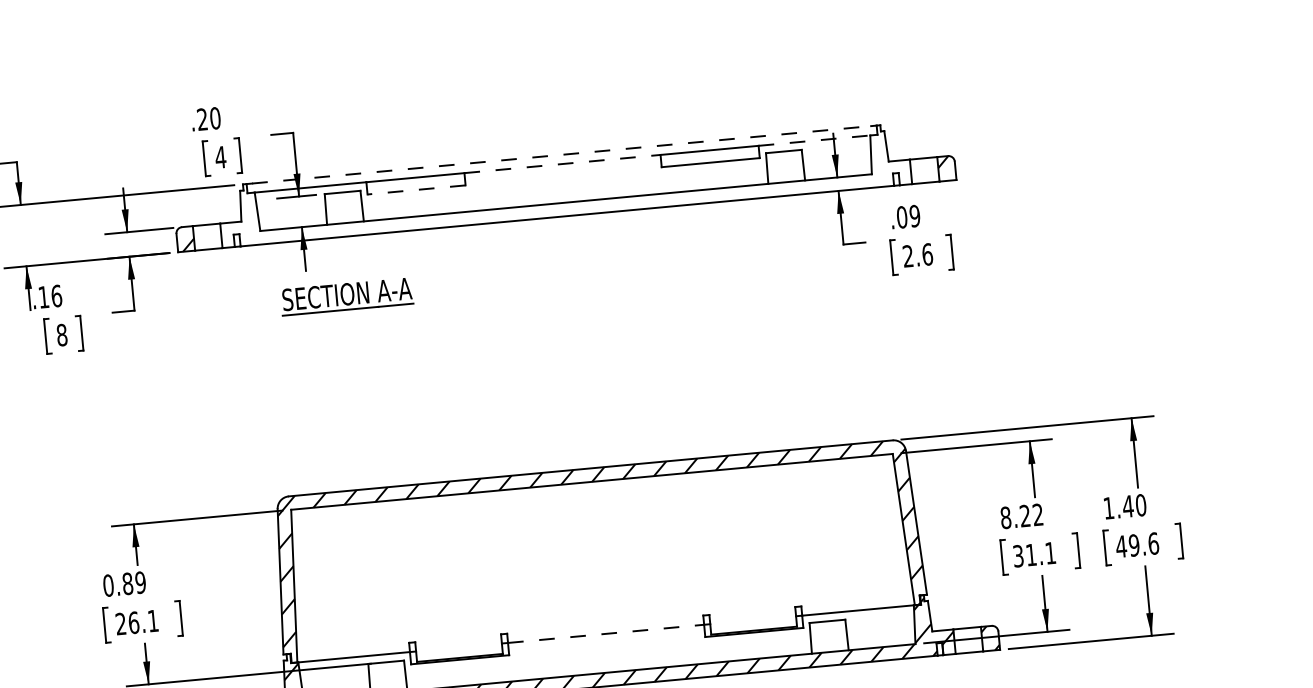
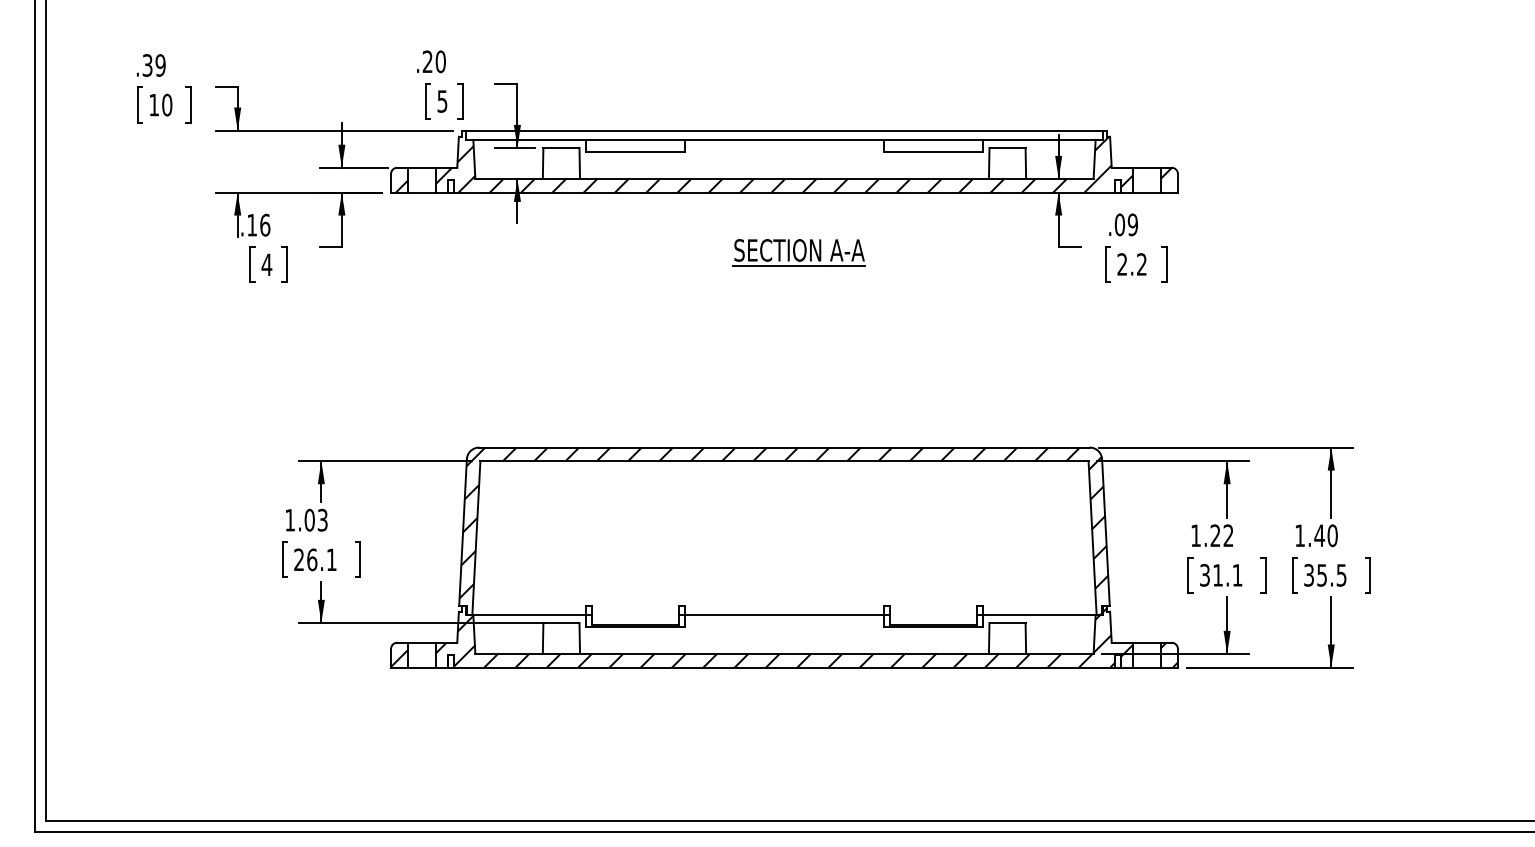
line: (814, 140) -> (1039, 139), dashed -> solid
line: (561, 154) -> (784, 130), dashed -> solid
text: (220, 157) -> (442, 101), 4 -> 5
line: (562, 163) -> (784, 139), dashed -> solid
hatch: (564, 188) -> (784, 164), added
line: (416, 190) -> (635, 152), dashed -> solid
text: (928, 254) -> (1142, 264), 2.6 -> 2.2
part: (346, 296) -> (798, 252), moved
text: (61, 334) -> (266, 264), 8 -> 4
text: (1006, 517) -> (1196, 535), 8.22 -> 1.22
text: (1136, 545) -> (1324, 575), 49.6 -> 35.5
text: (124, 583) -> (306, 519), 0.89 -> 1.03
line: (606, 633) -> (784, 614), dashed -> solid

